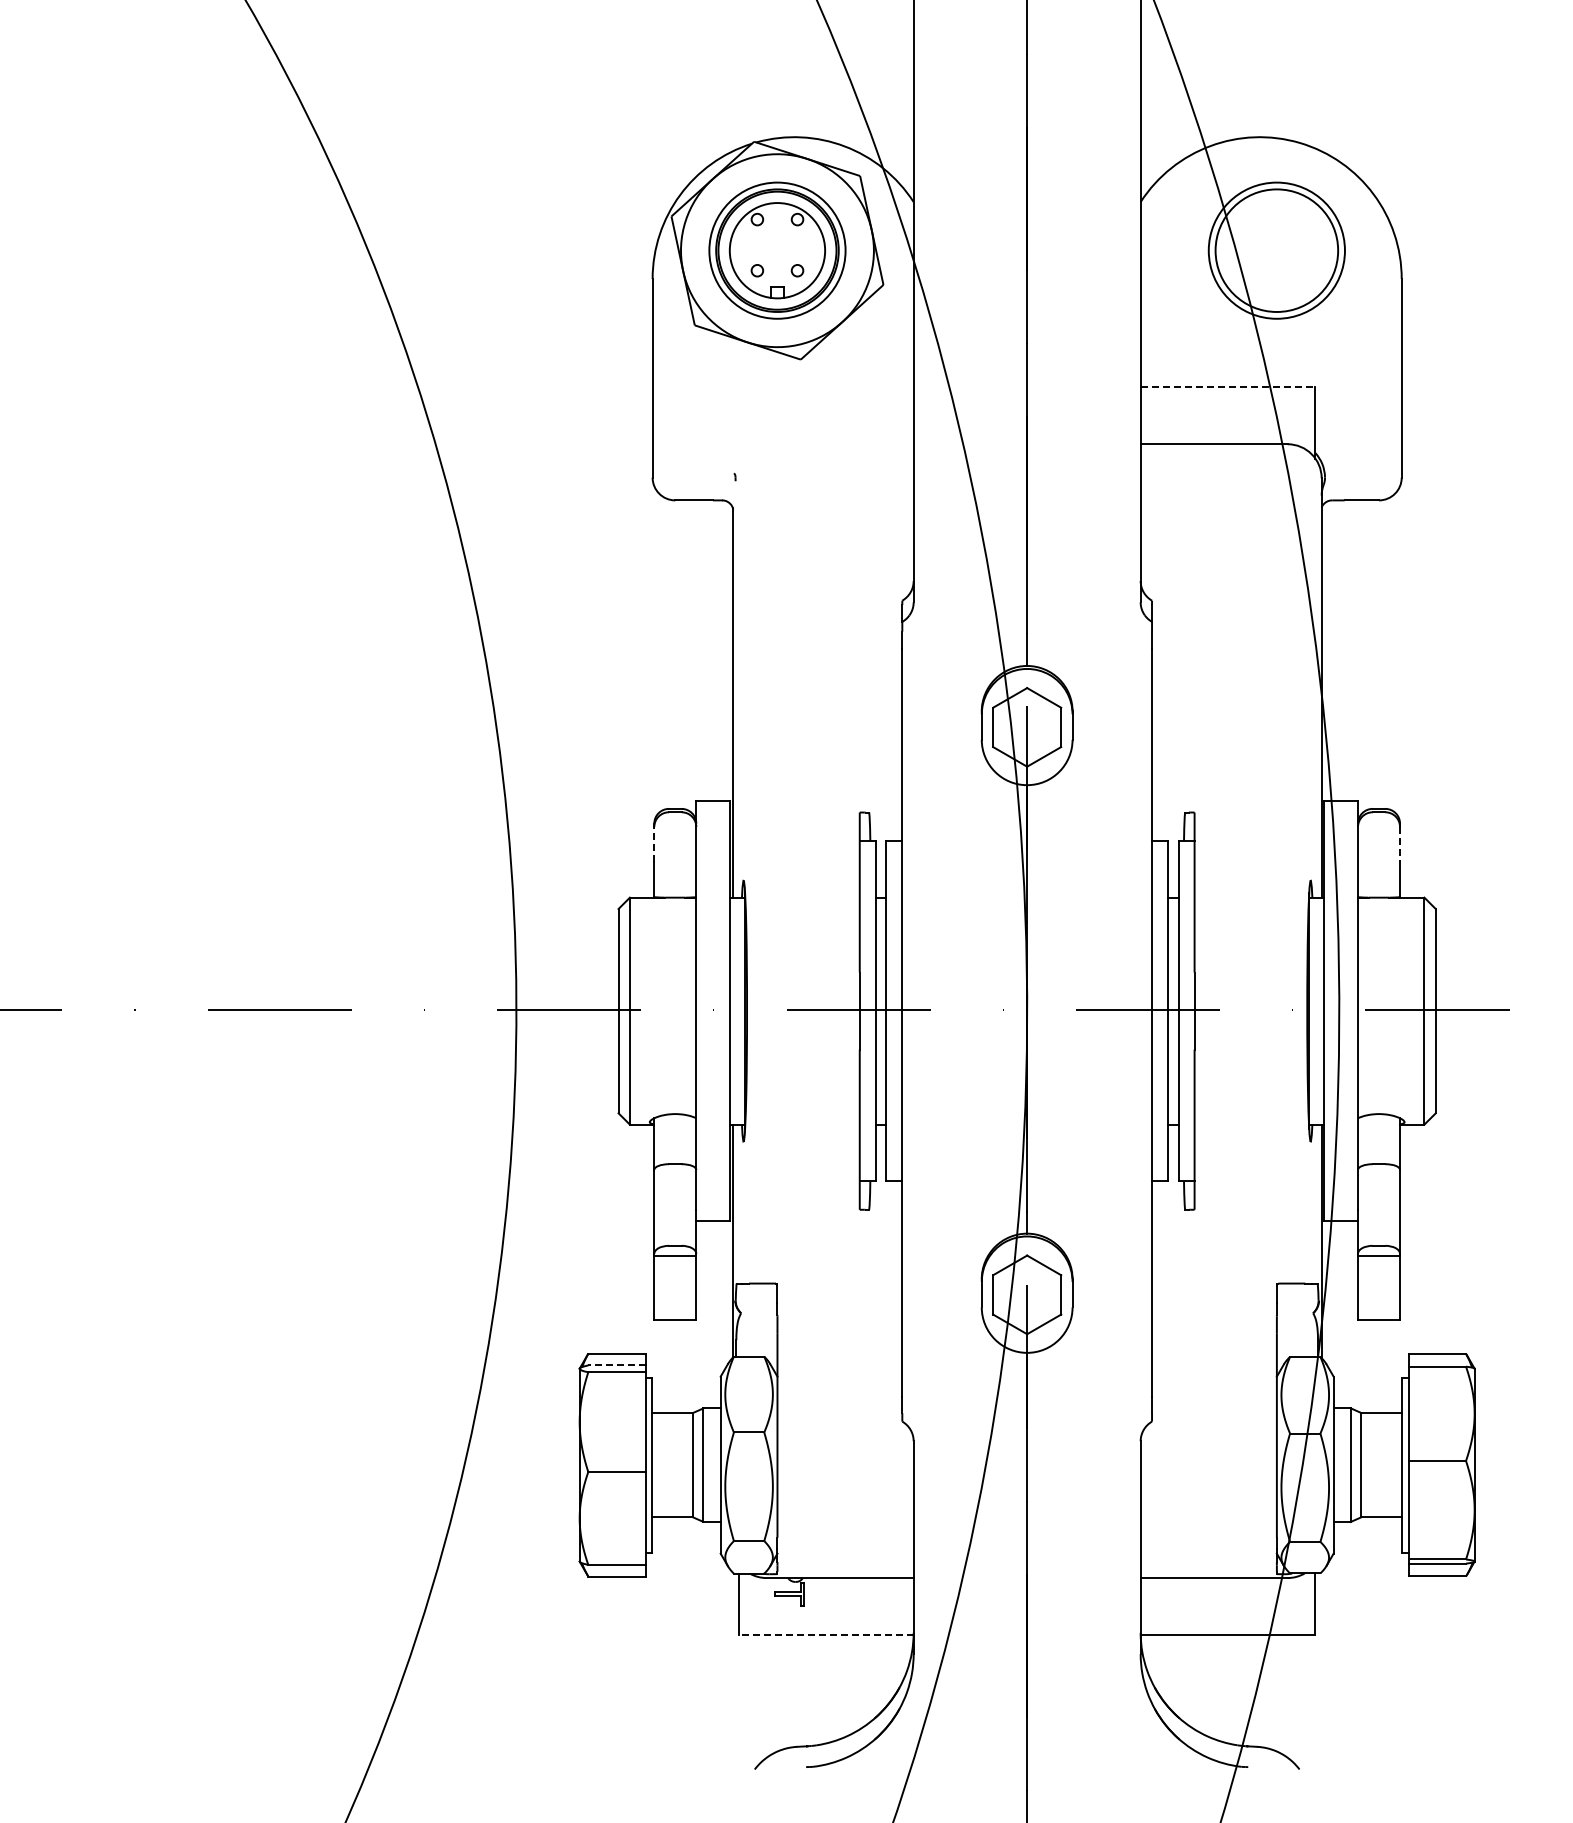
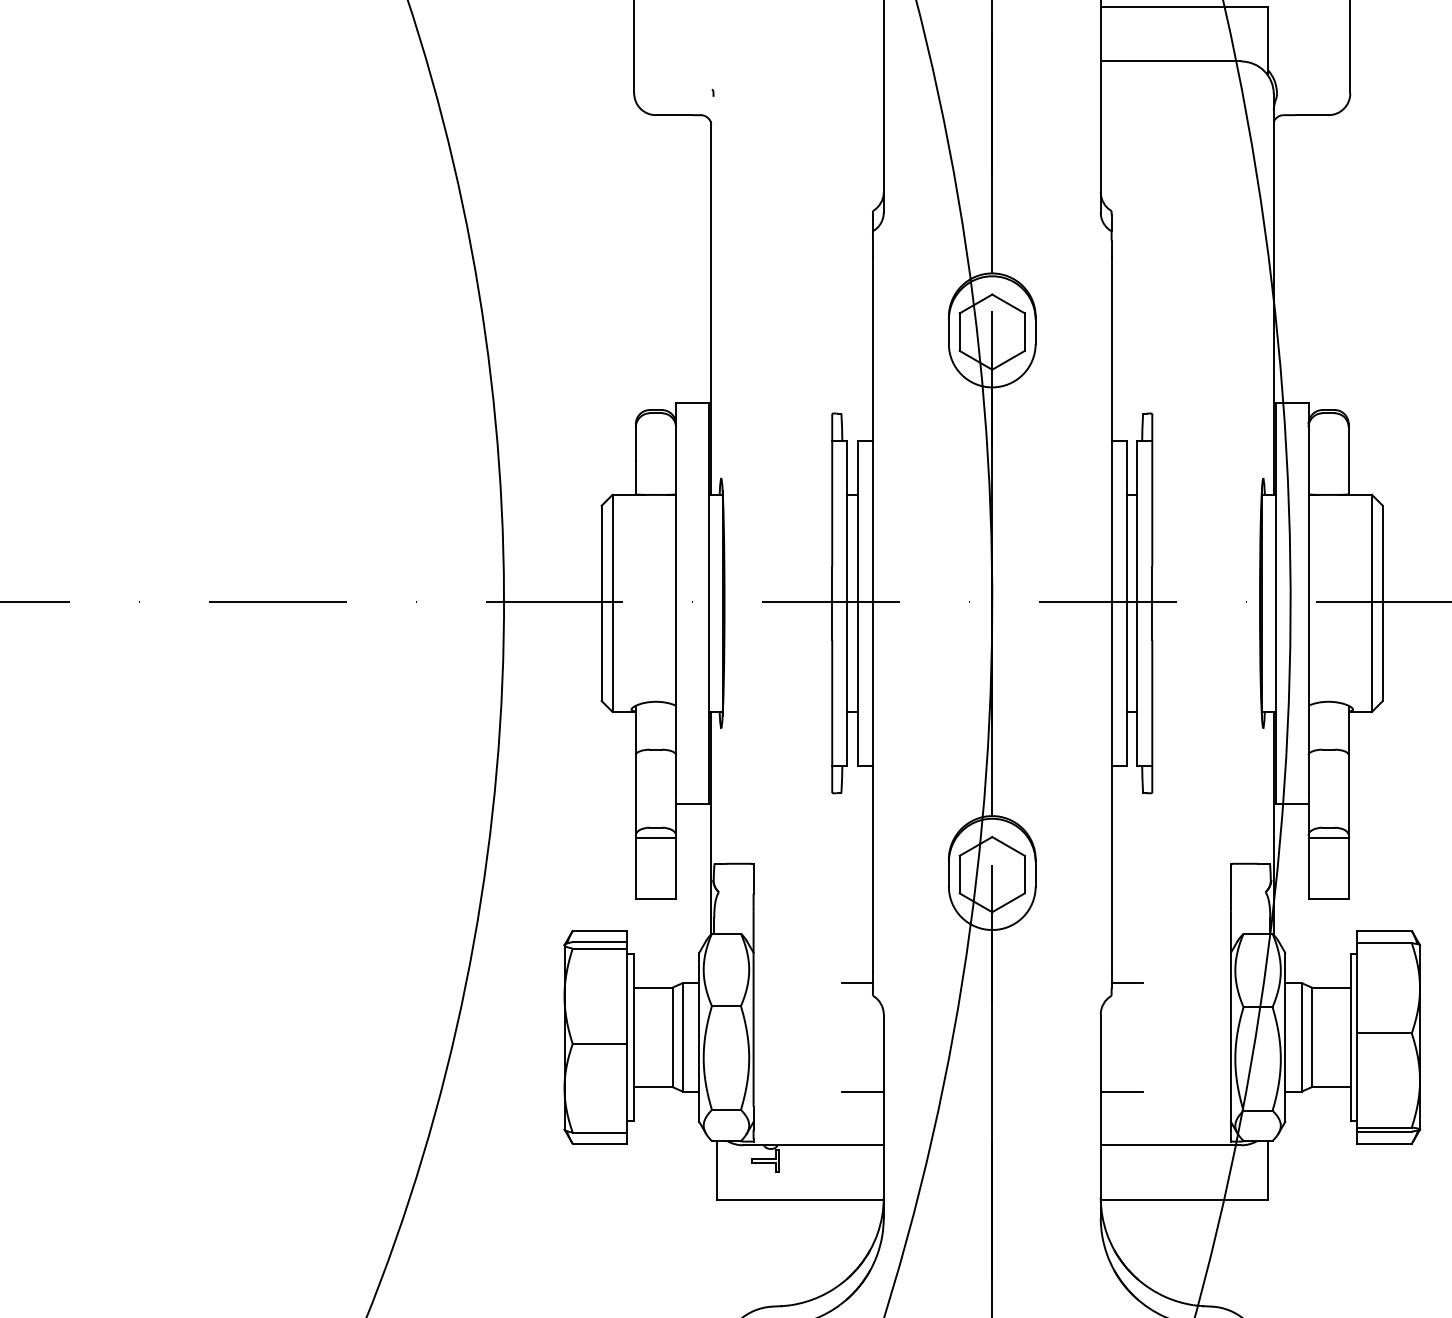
line: (1228, 386) -> (1184, 6), dashed -> solid
line: (654, 844) -> (636, 444), dashed -> solid
line: (1400, 844) -> (1349, 444), dashed -> solid
line: (616, 1365) -> (599, 942), dashed -> solid
line: (885, 1408) -> (856, 983), added
line: (1168, 1408) -> (1127, 983), added
line: (891, 1521) -> (862, 1091), added
line: (1162, 1521) -> (1121, 1091), added
line: (825, 1635) -> (799, 1200), dashed -> solid

